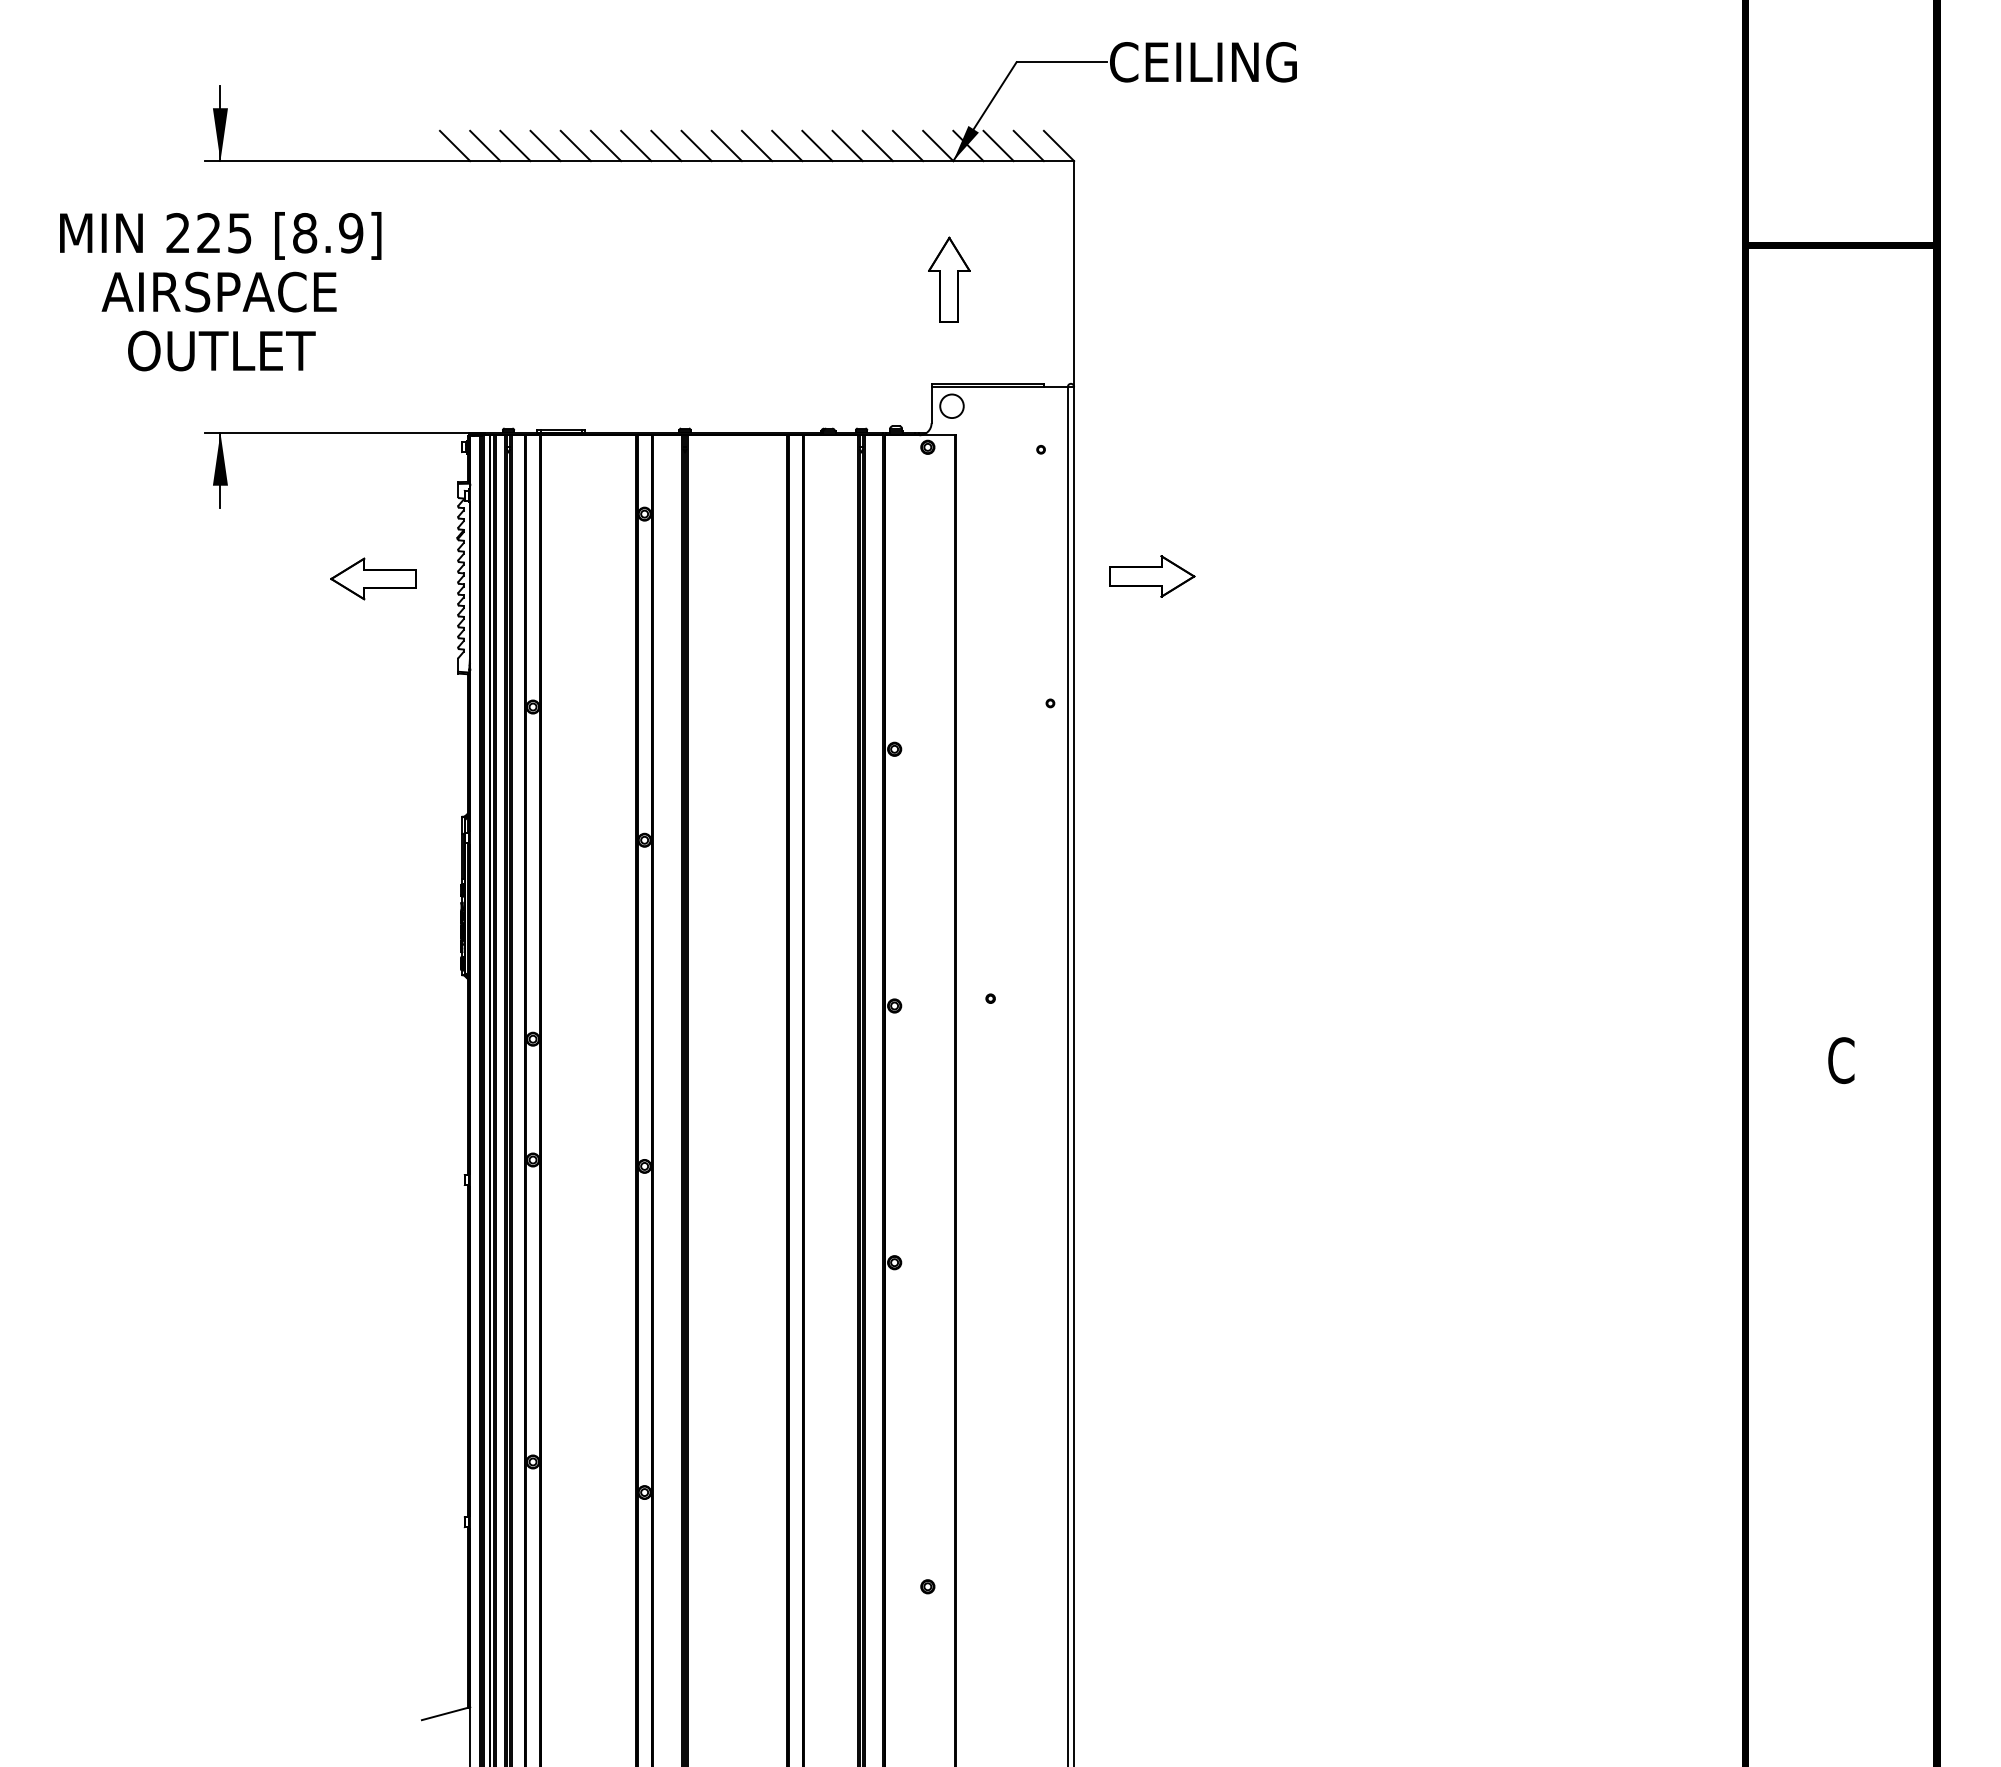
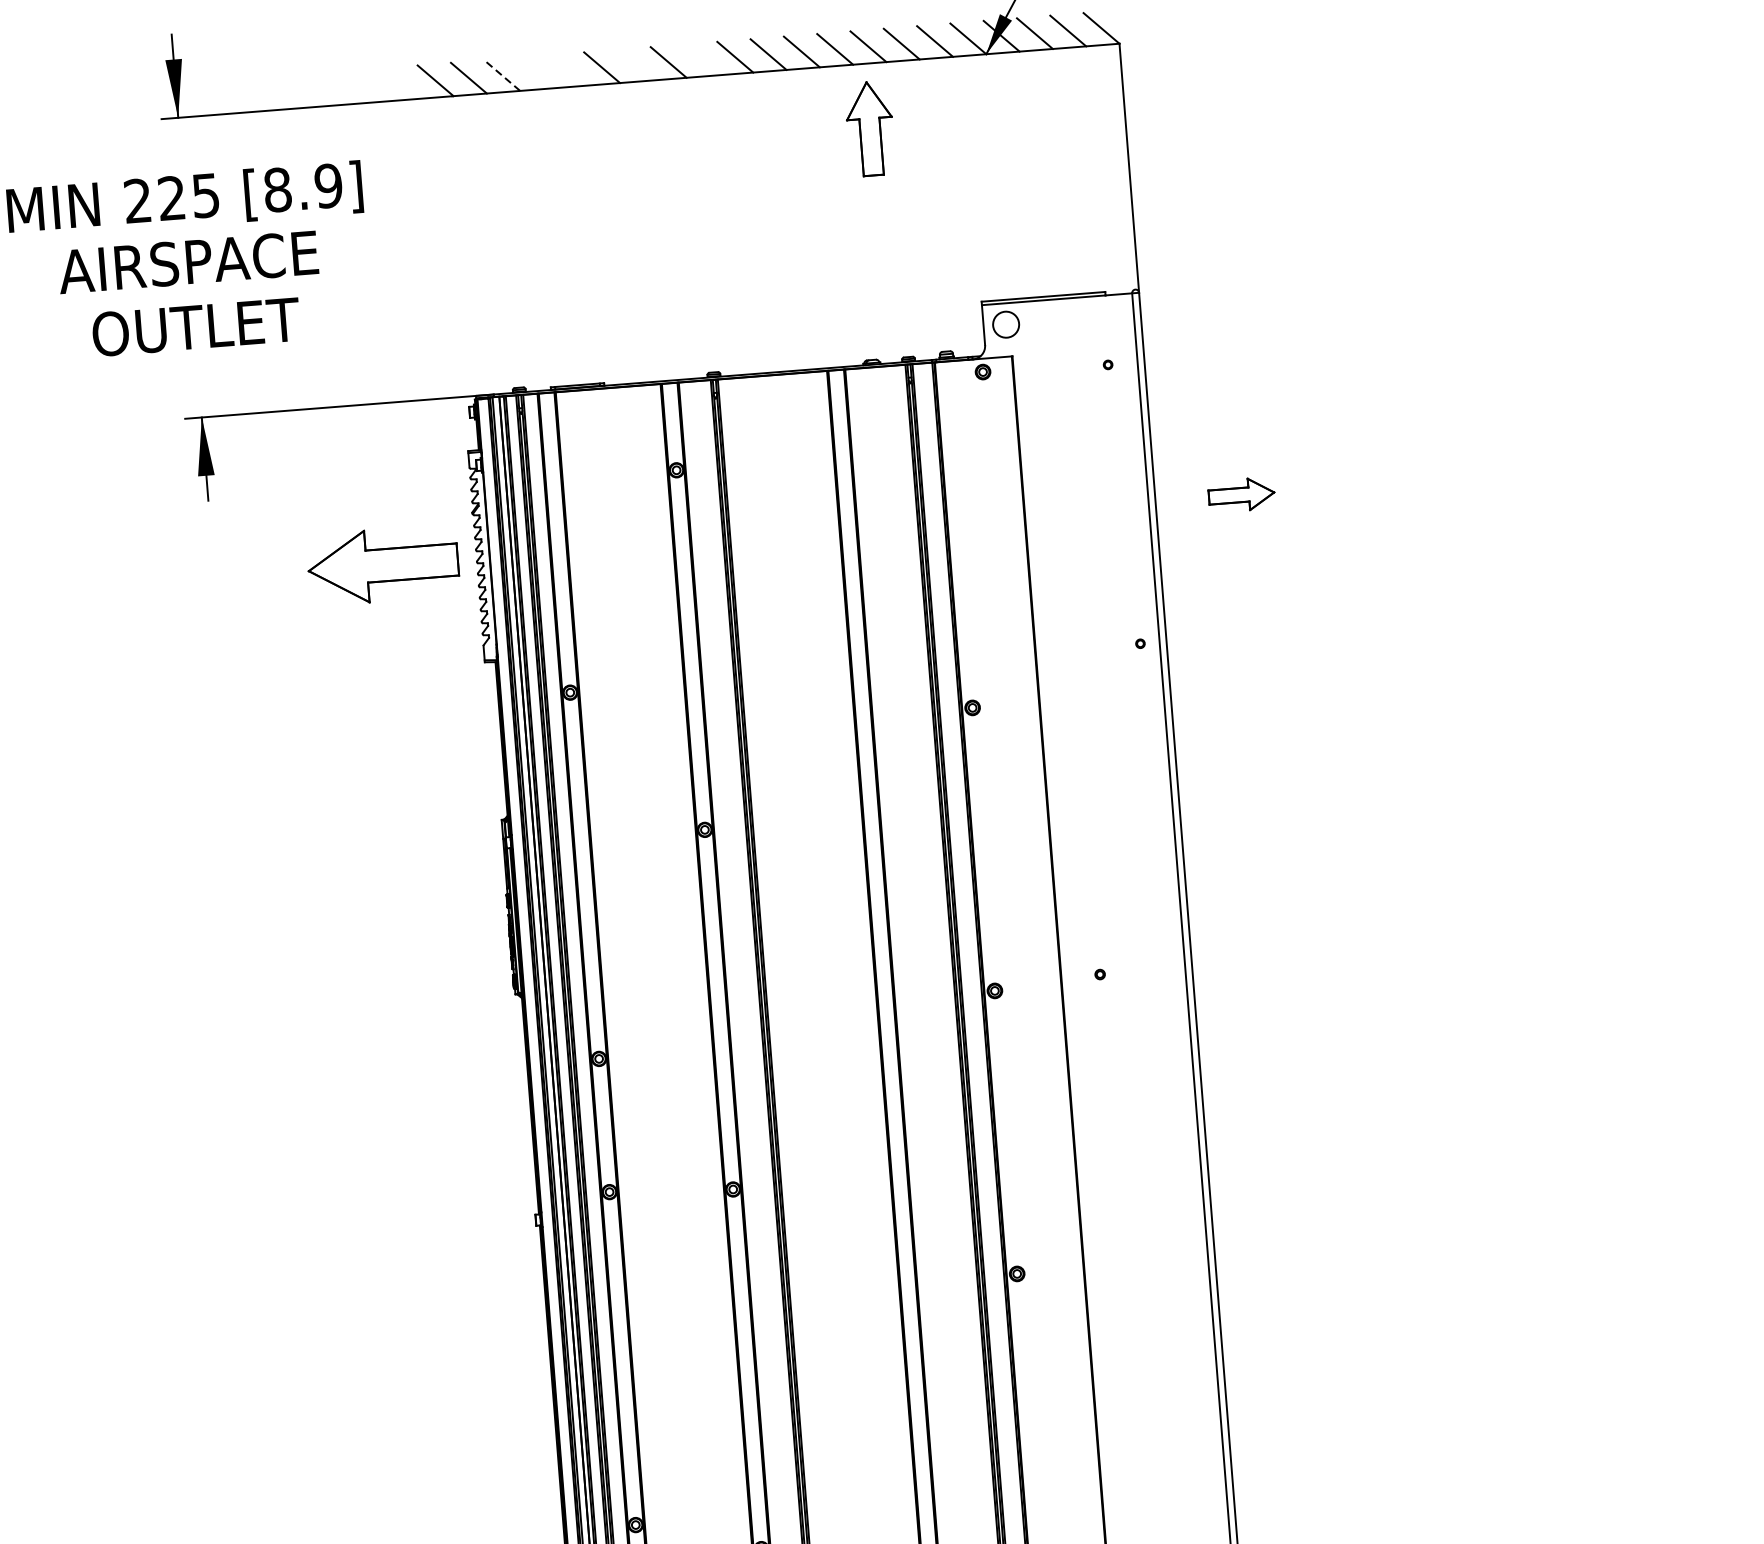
line: (515, 145) -> (502, 75), solid -> dashed
line: (545, 145) -> (535, 72), removed
line: (575, 145) -> (568, 69), removed
line: (636, 145) -> (635, 64), removed
line: (696, 145) -> (701, 59), removed
part: (949, 279) -> (870, 128), moved
part: (1152, 576) -> (1241, 494), size x0.7
part: (373, 578) -> (383, 564), size x1.6

